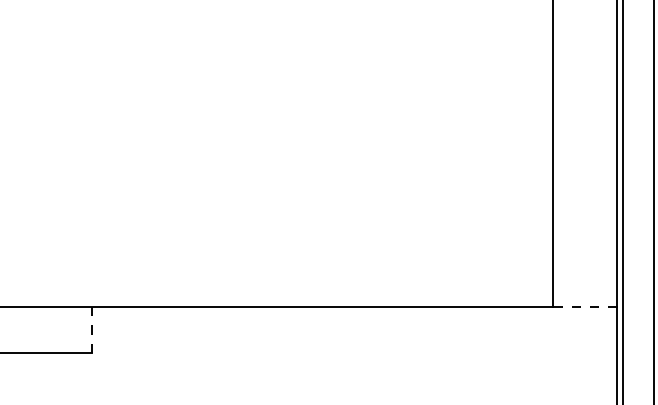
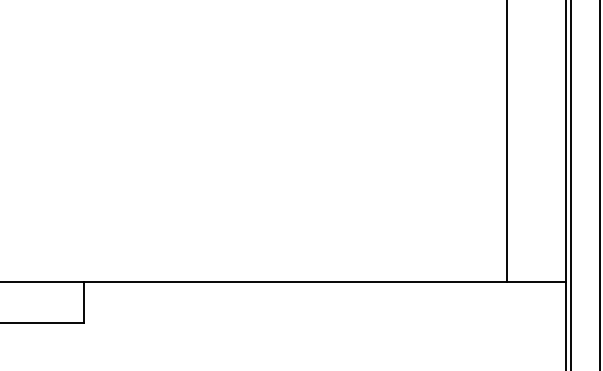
line: (585, 307) -> (536, 281), dashed -> solid
line: (91, 330) -> (83, 302), dashed -> solid

